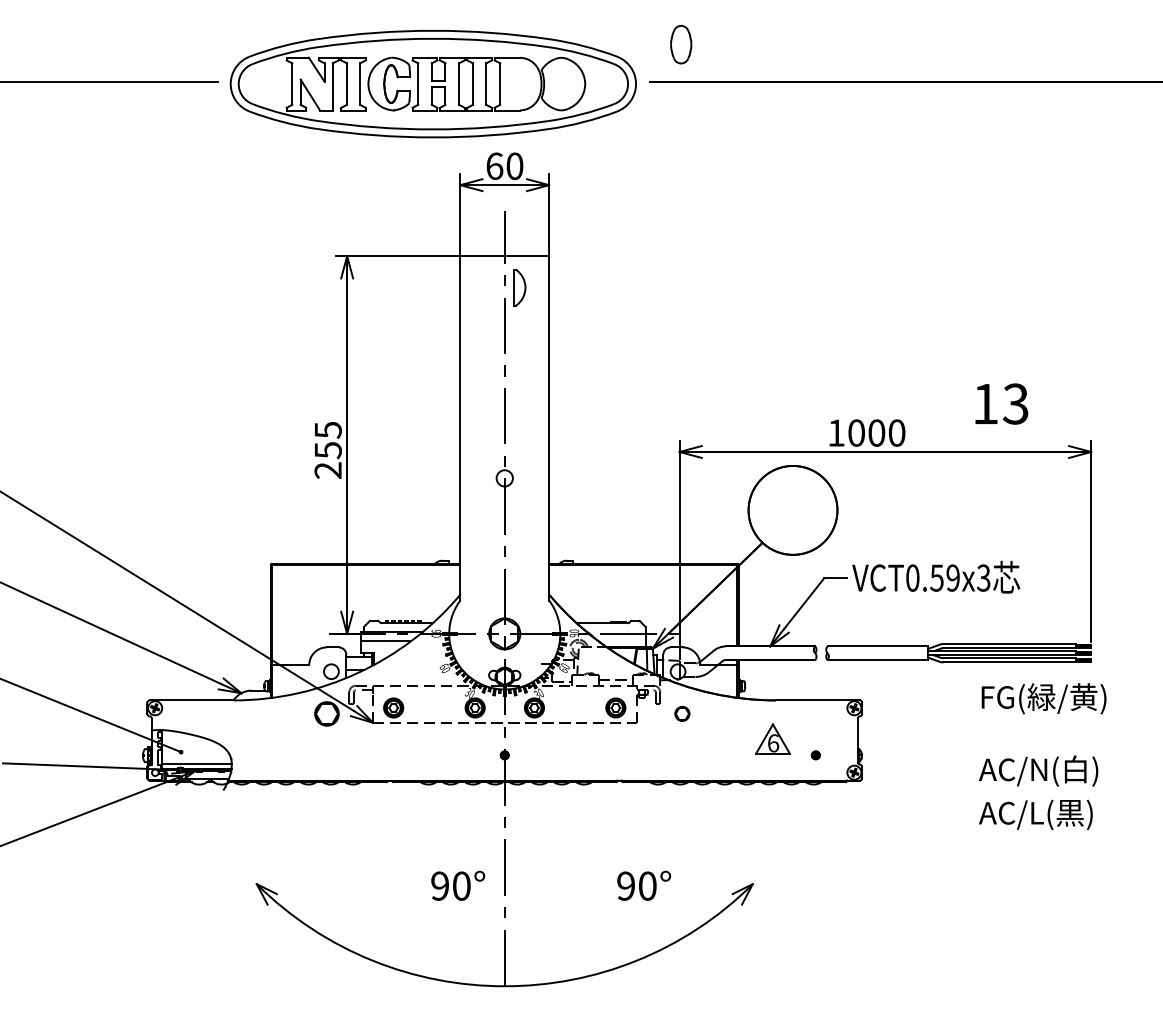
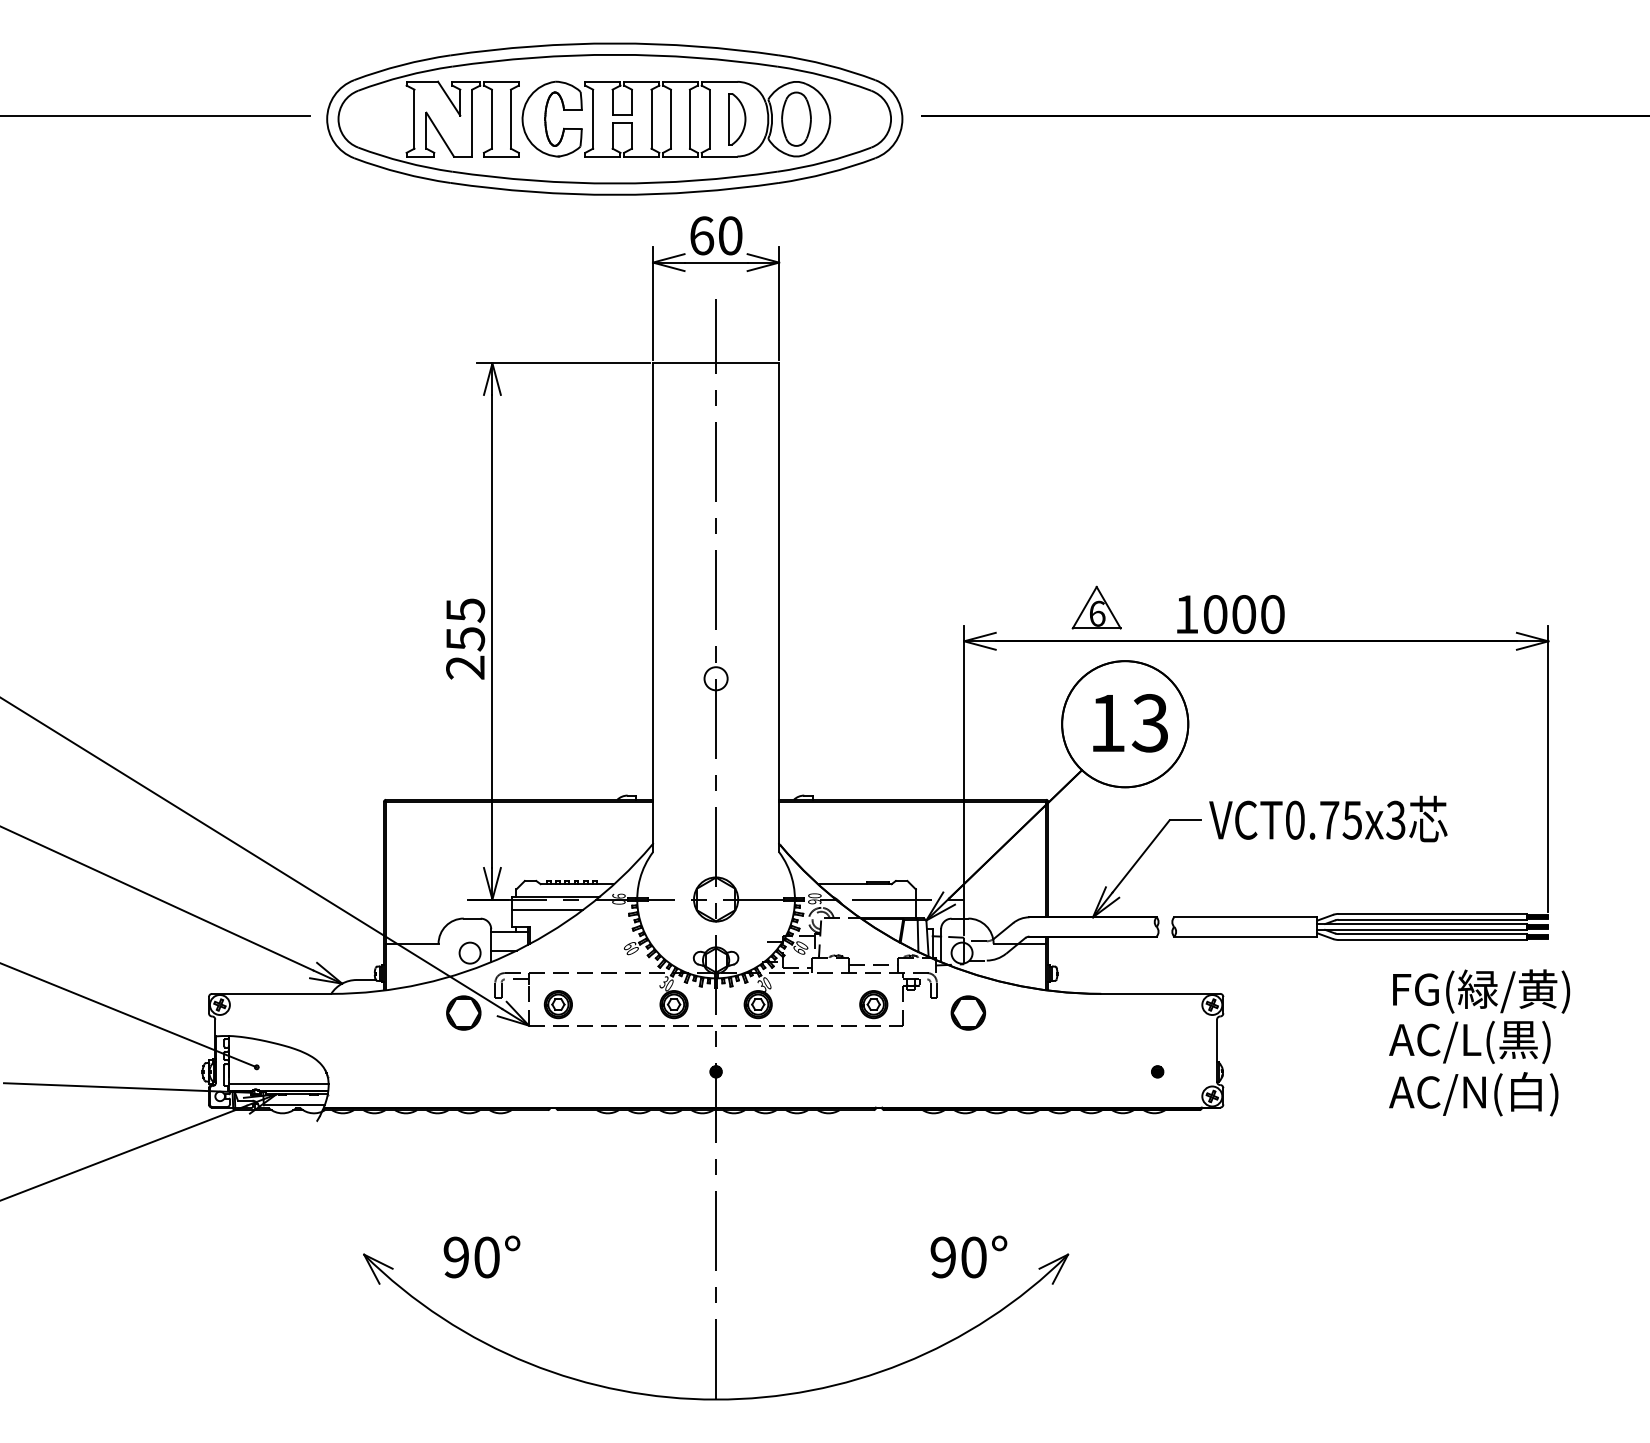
part: (681, 44) -> (796, 118), moved
part: (519, 287) -> (737, 119), moved
text: (1001, 404) -> (1130, 723), moved
text: (944, 577) -> (1340, 819), VCT0.59x3 -> VCT0.75x3
part: (681, 713) -> (967, 1012), size x1.67
part: (772, 738) -> (1096, 607), moved
text: (1035, 814) -> (1469, 1041), moved
text: (457, 885) -> (481, 1256), moved
text: (643, 885) -> (968, 1256), moved

